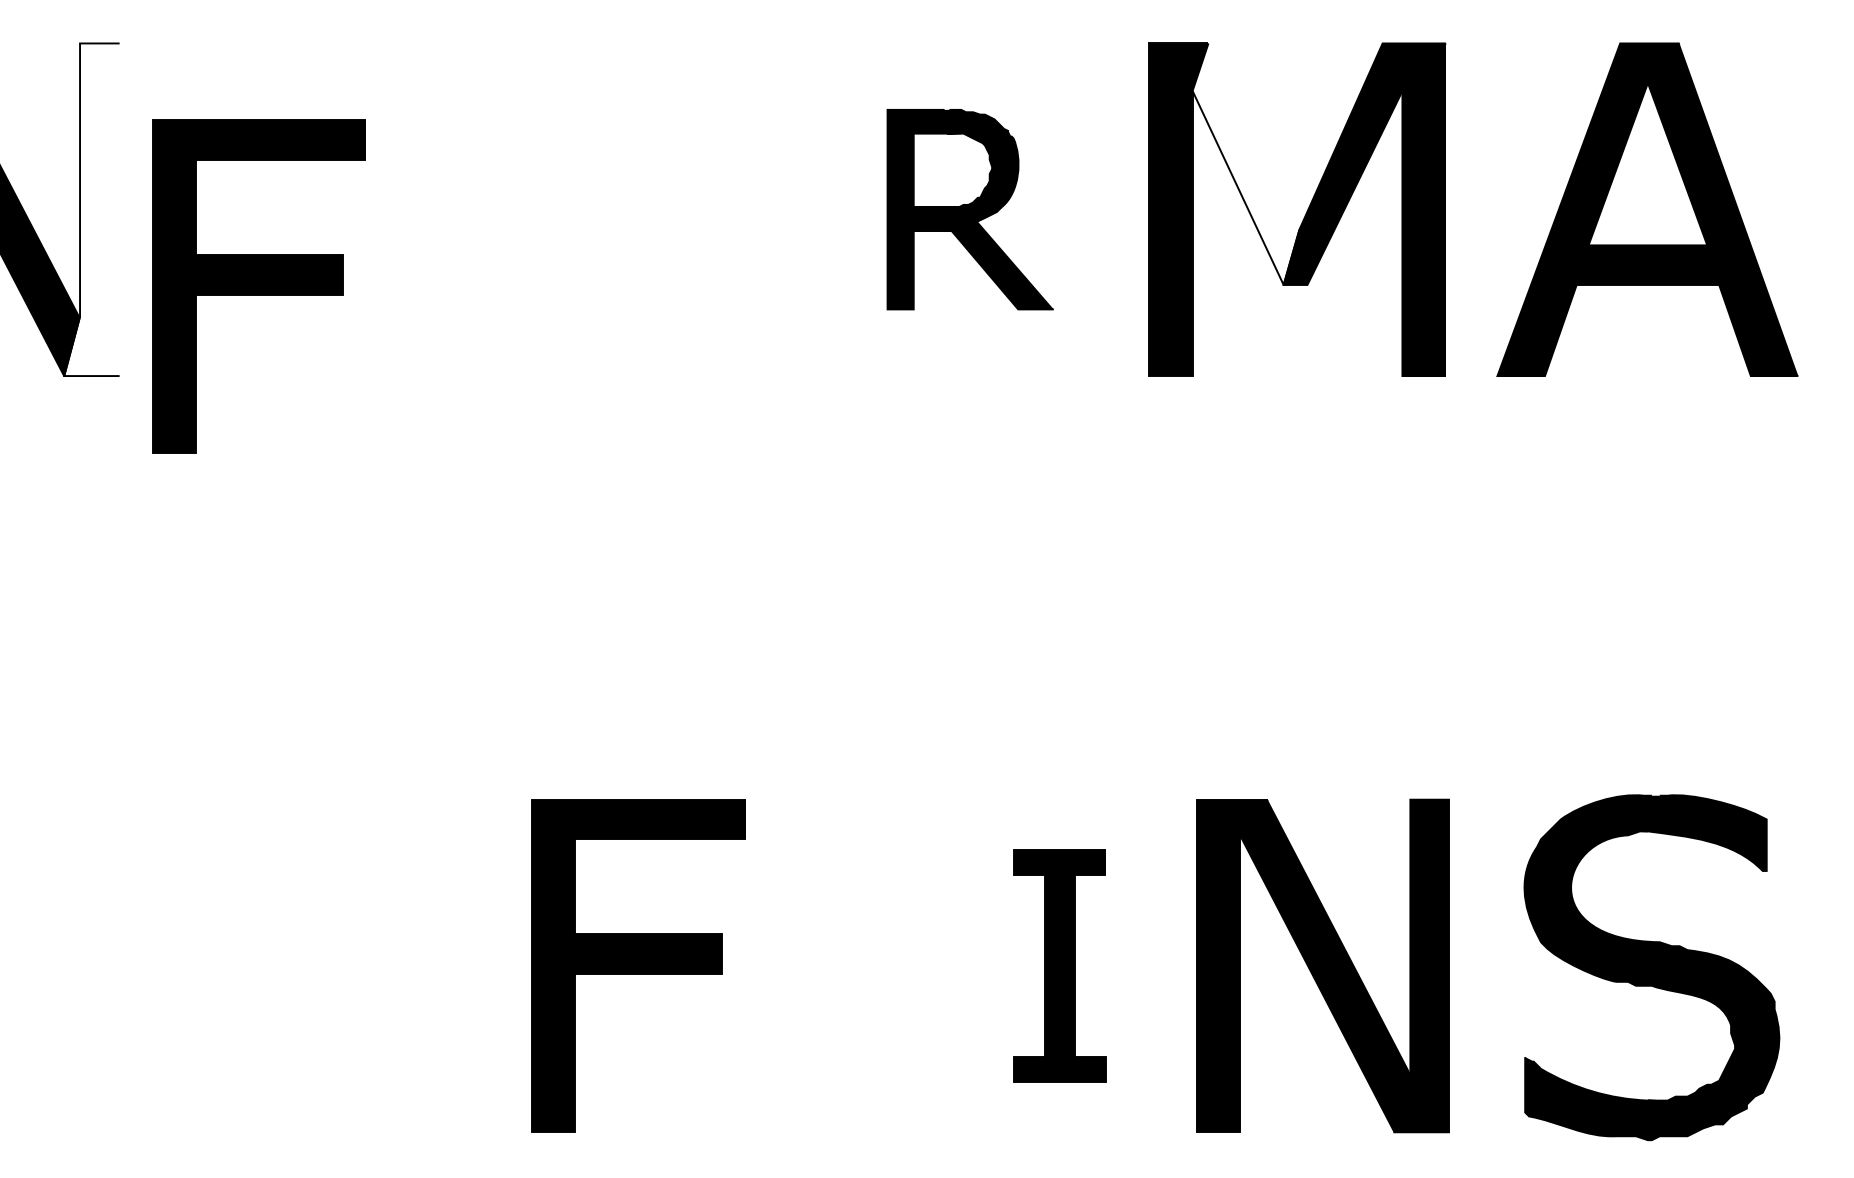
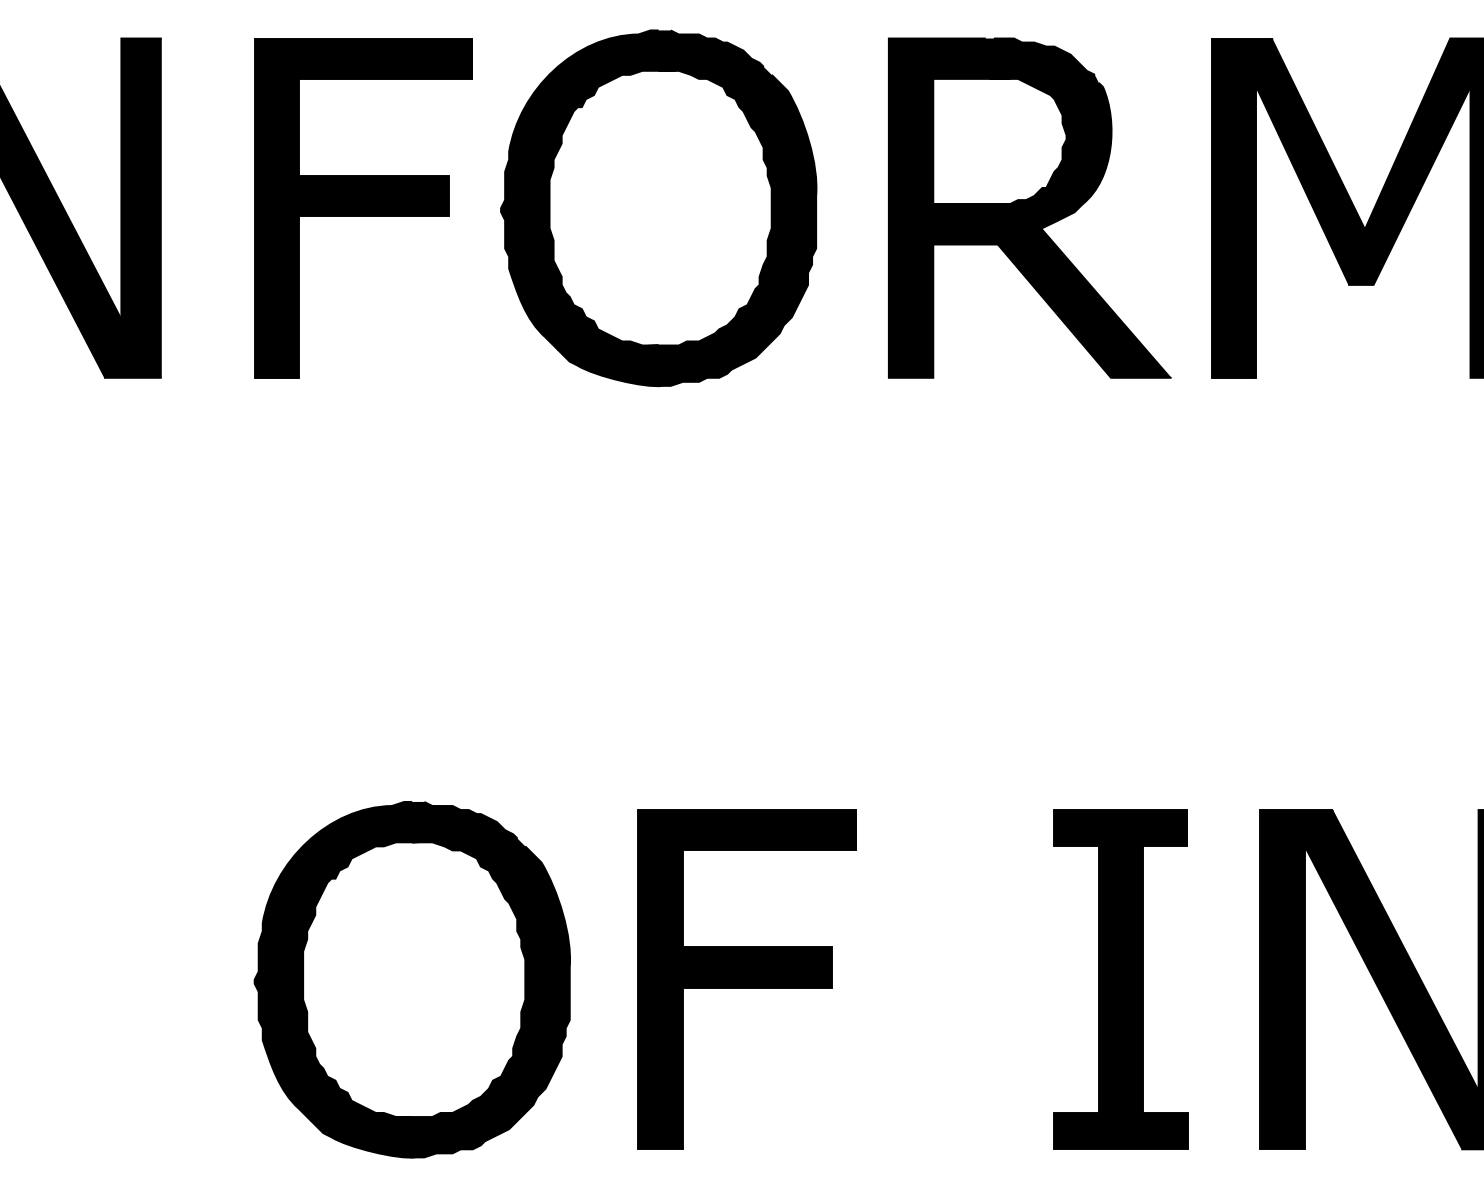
fill: (1245, 163) -> (1310, 160), added
fill: (91, 209) -> (133, 207), added
part: (606, 209) -> (658, 207), added
part: (970, 209) -> (1029, 207), size x1.67
part: (258, 286) -> (362, 207), moved
part: (364, 965) -> (411, 979), added
part: (638, 965) -> (747, 979), moved
part: (1059, 965) -> (1120, 979), size x1.43

